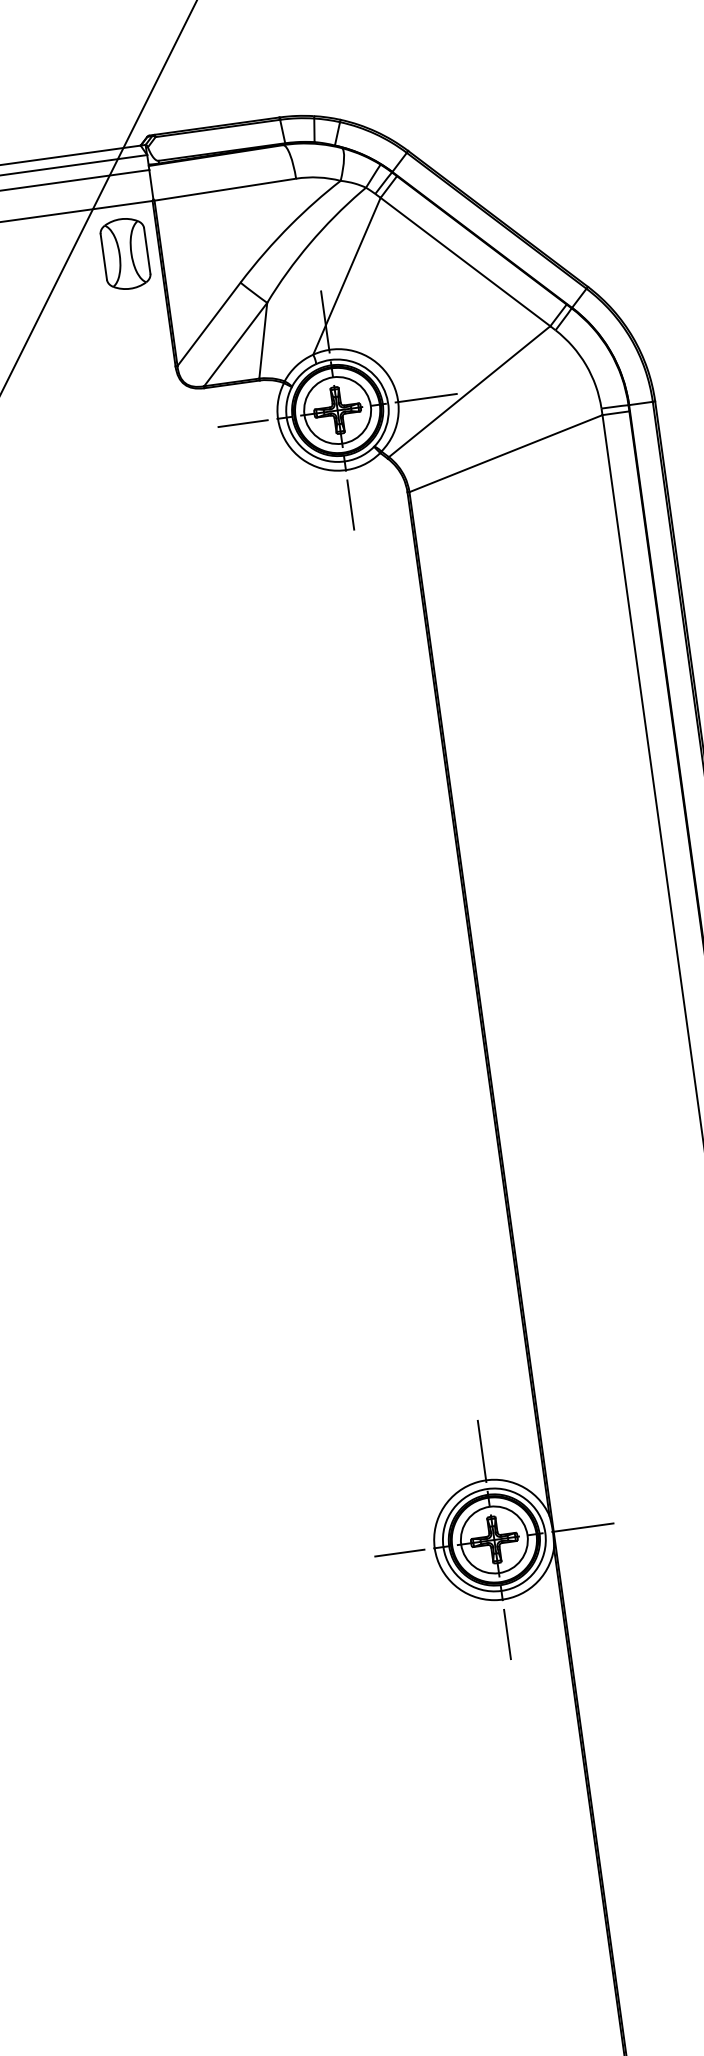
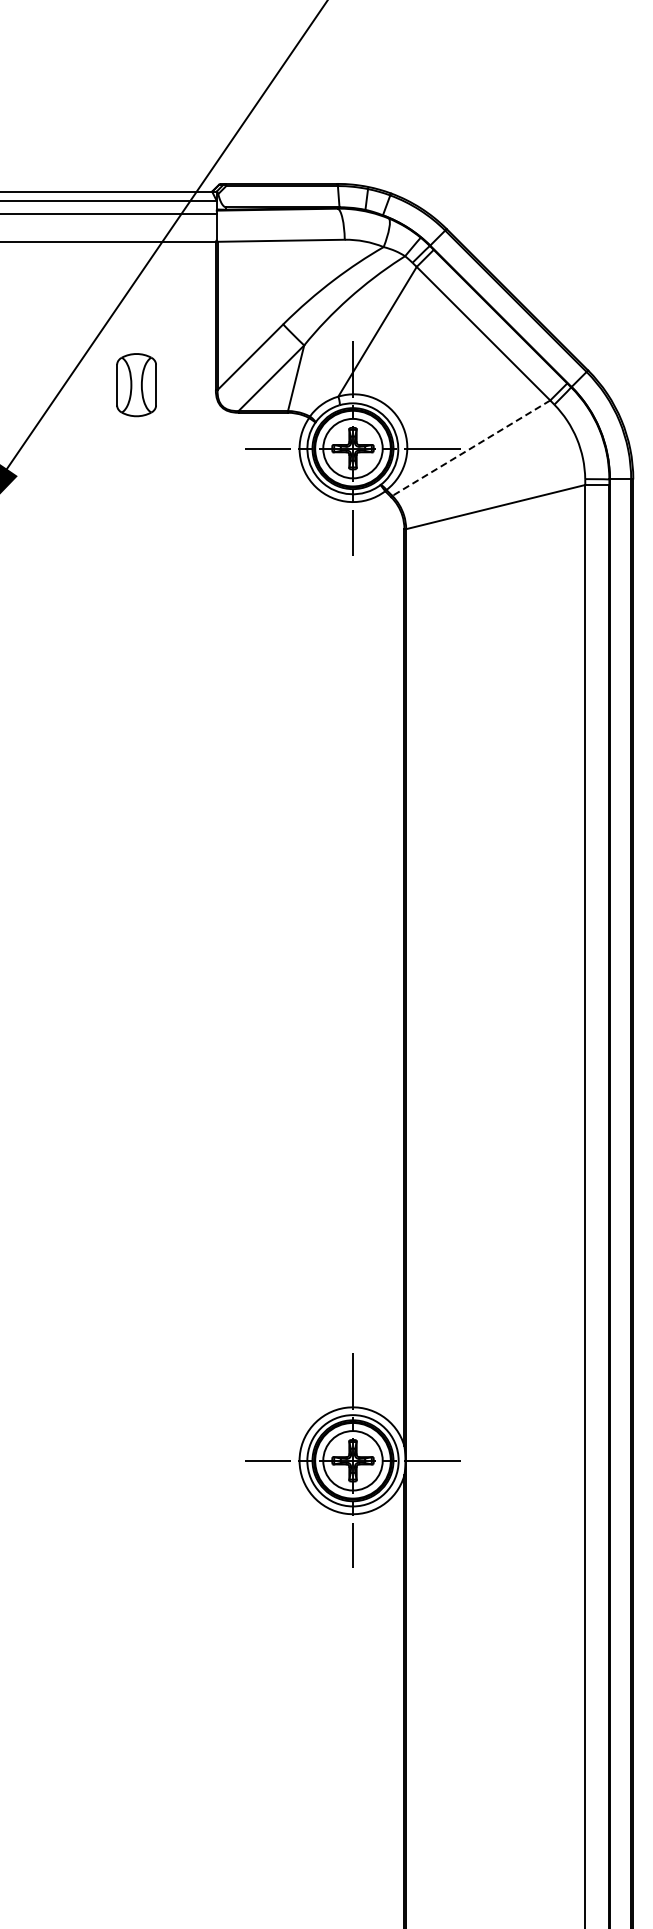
part: (125, 254) -> (136, 385), moved
line: (468, 392) -> (470, 448), solid -> dashed

